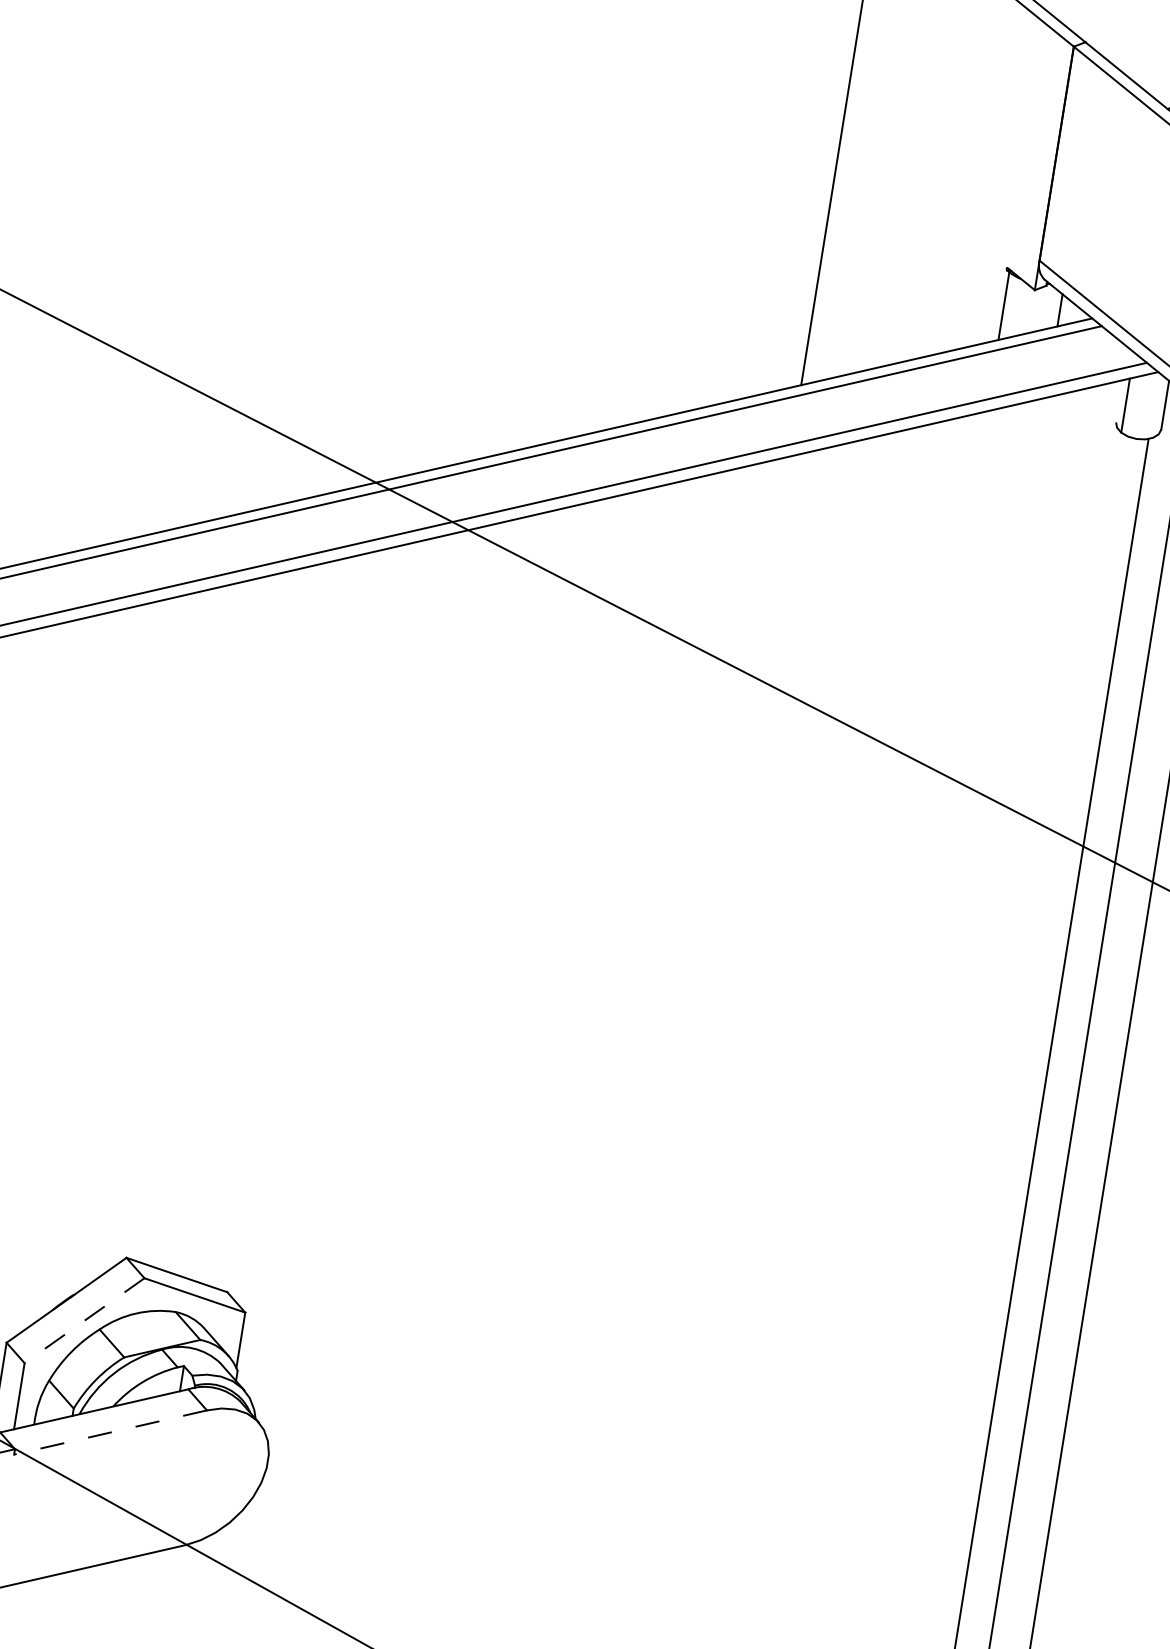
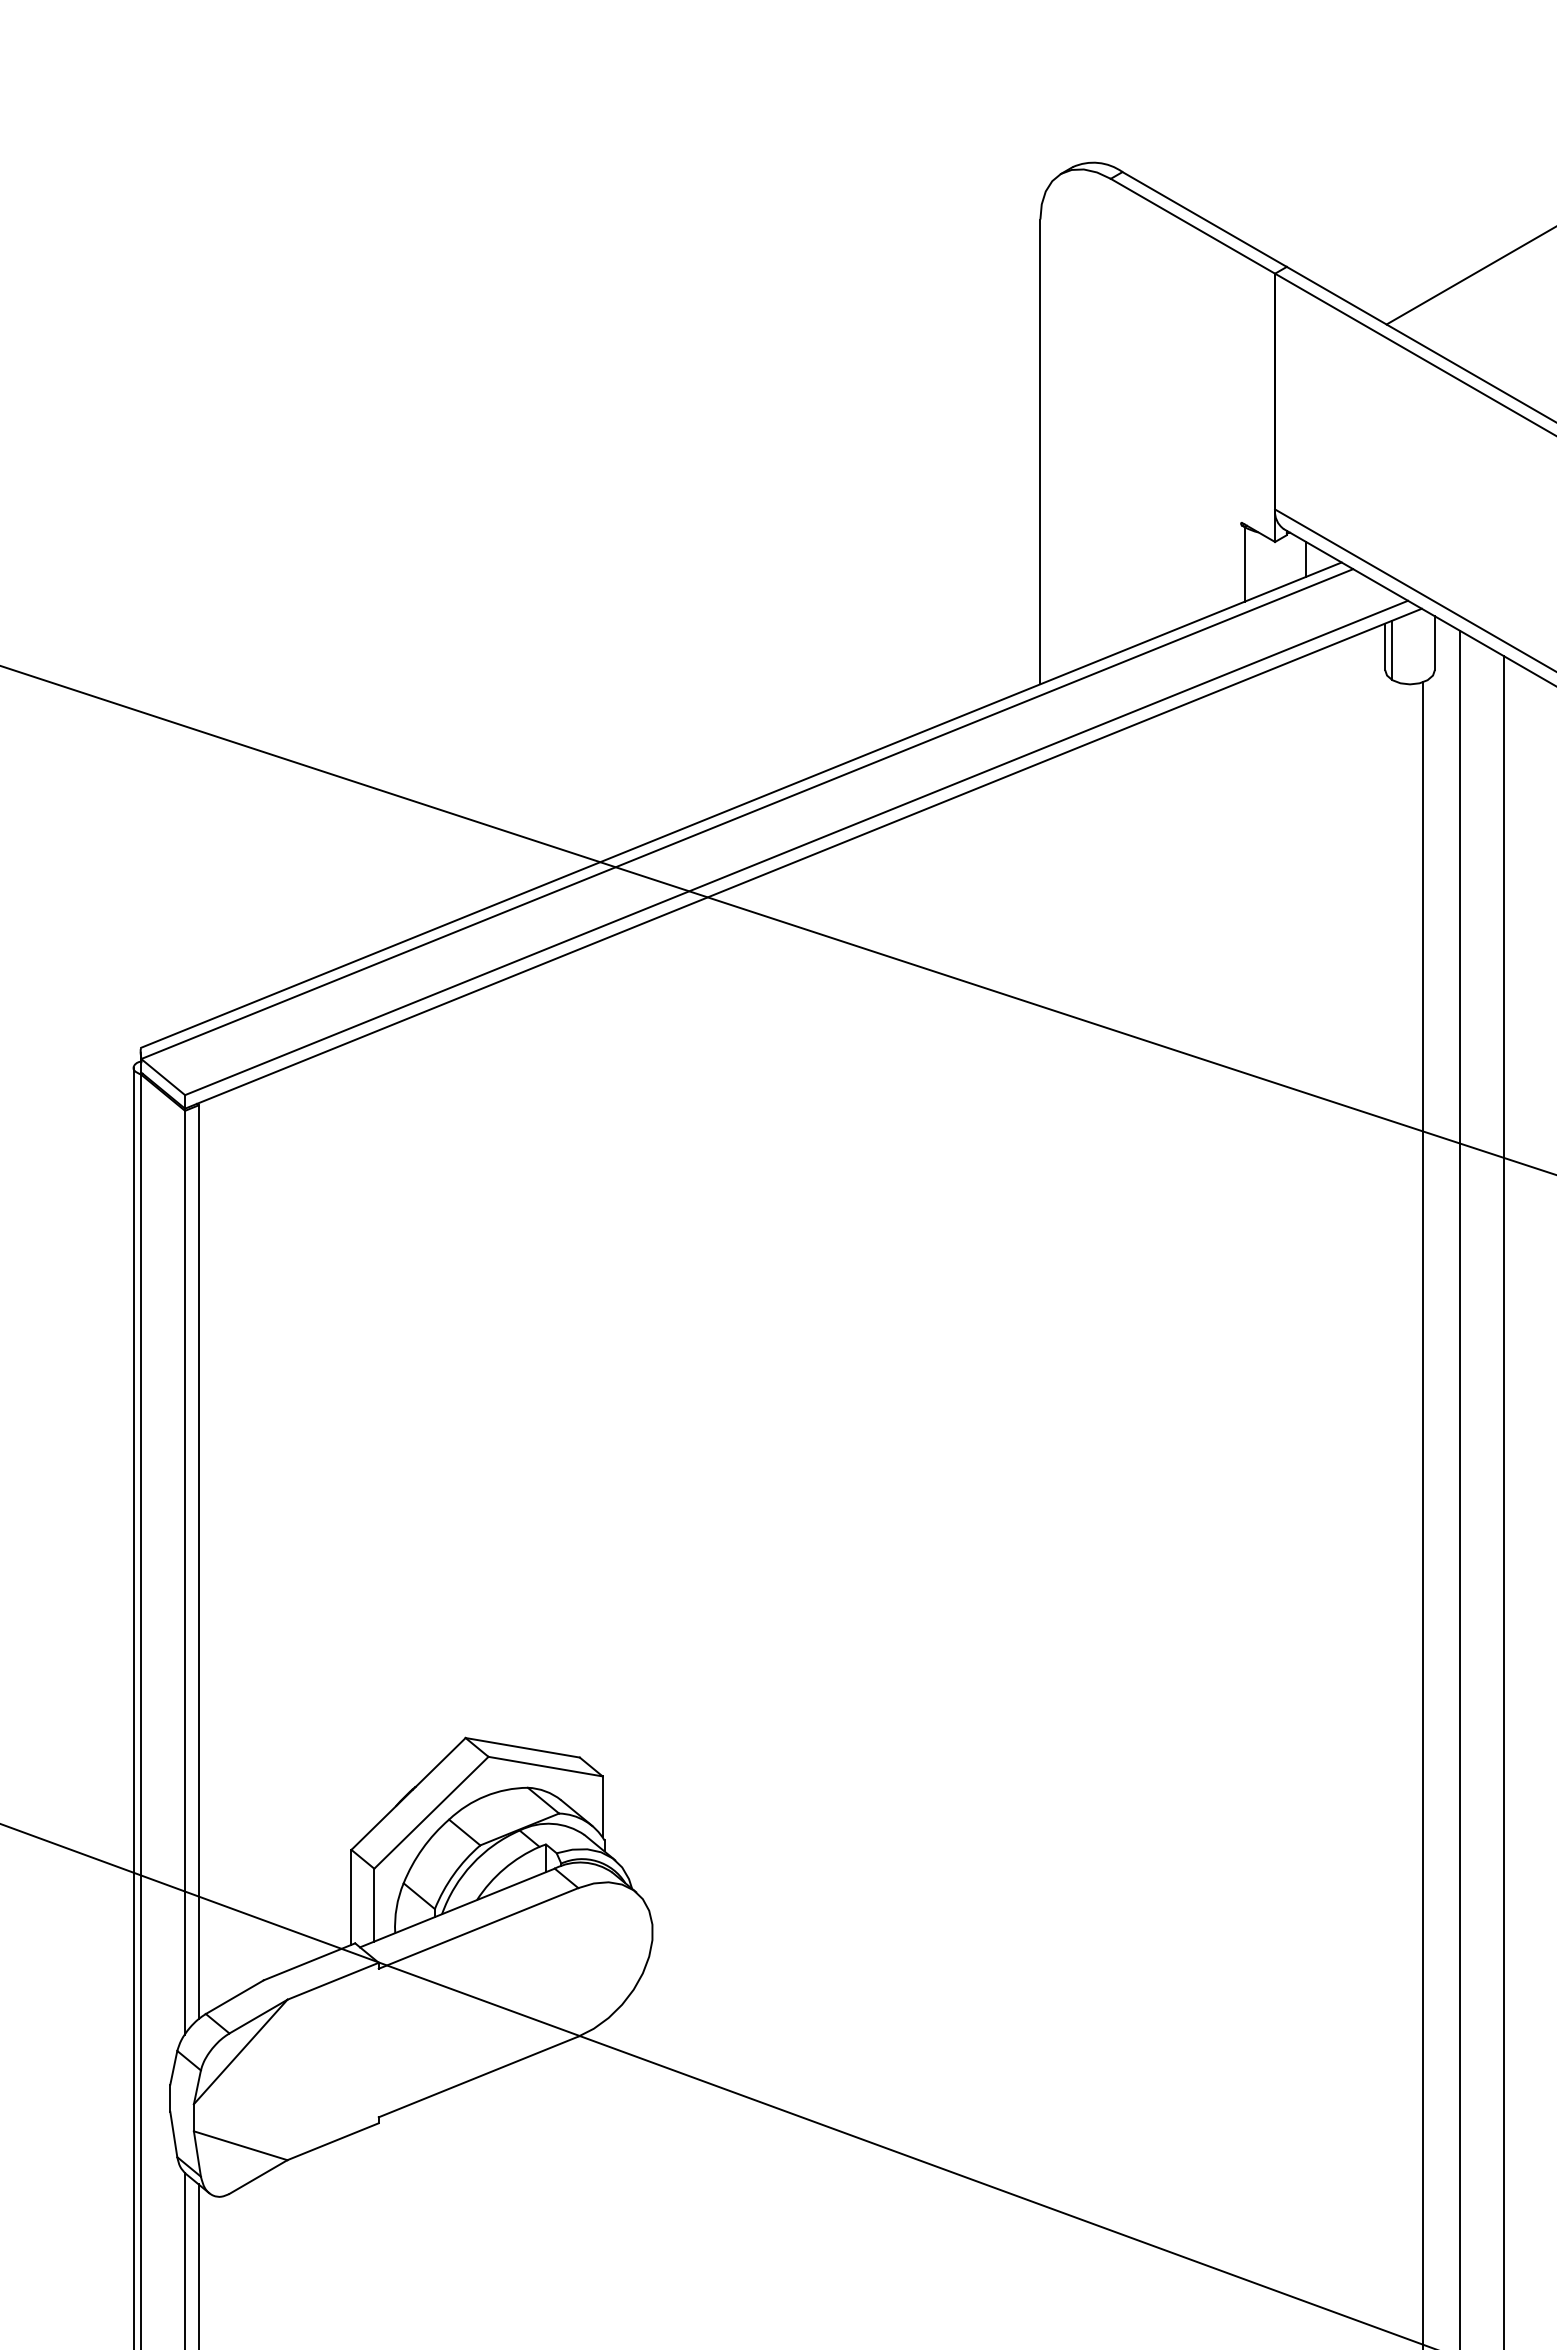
line: (1119, 401) -> (1385, 646), added
line: (84, 1320) -> (431, 1812), dashed -> solid
line: (110, 1432) -> (478, 1928), dashed -> solid

